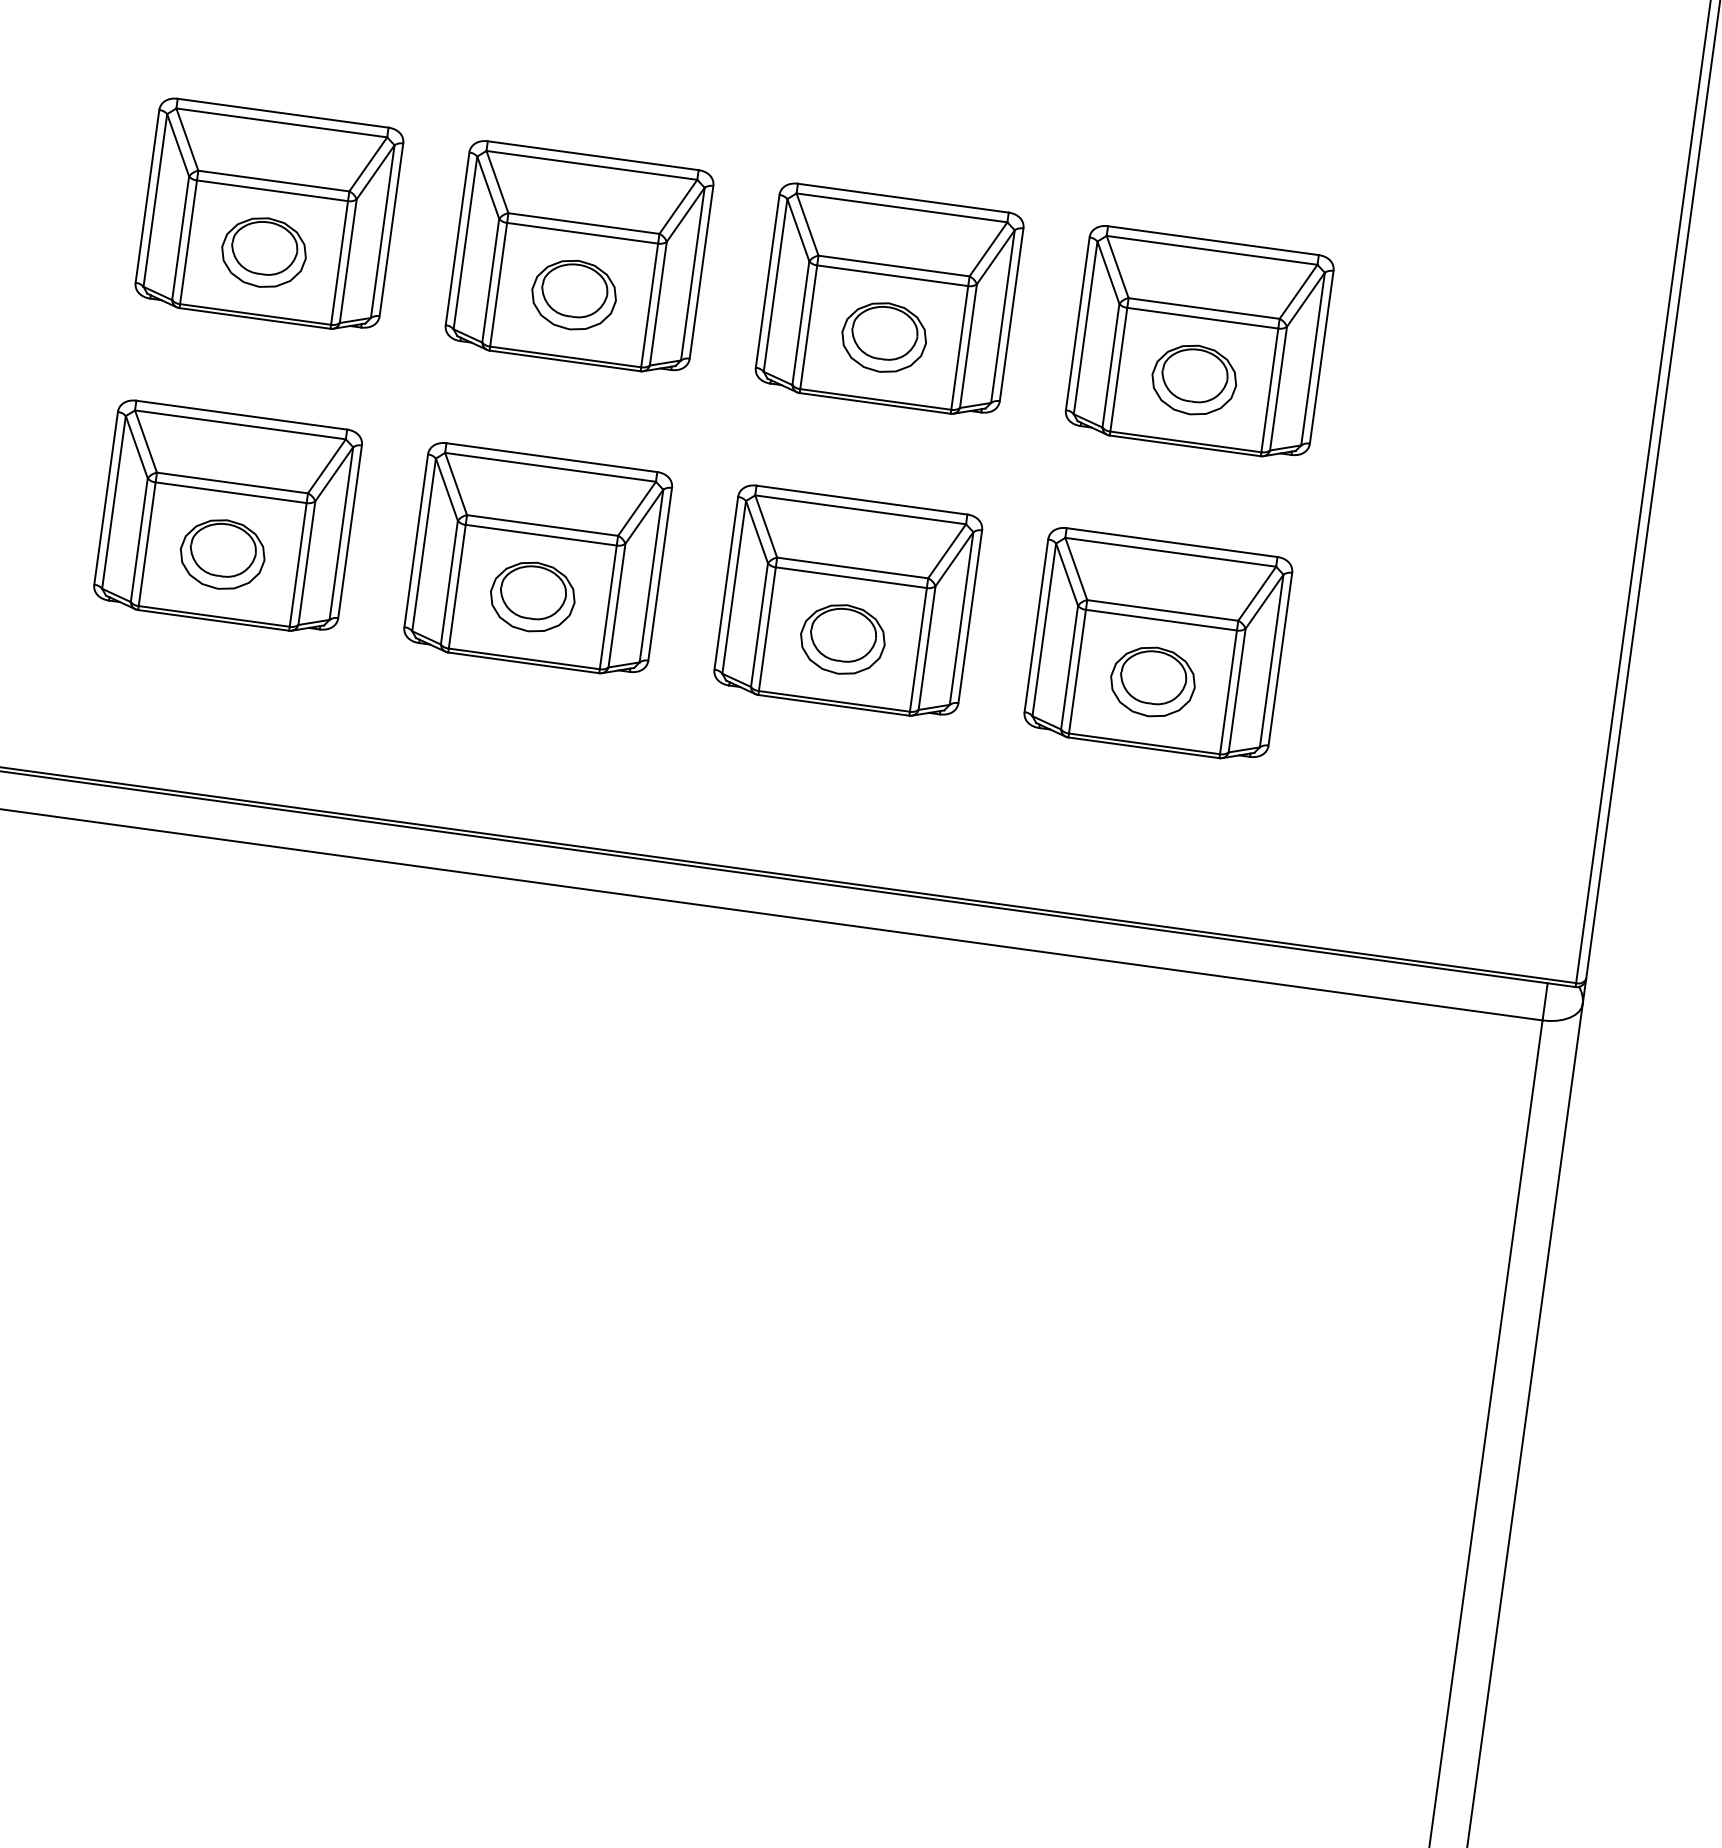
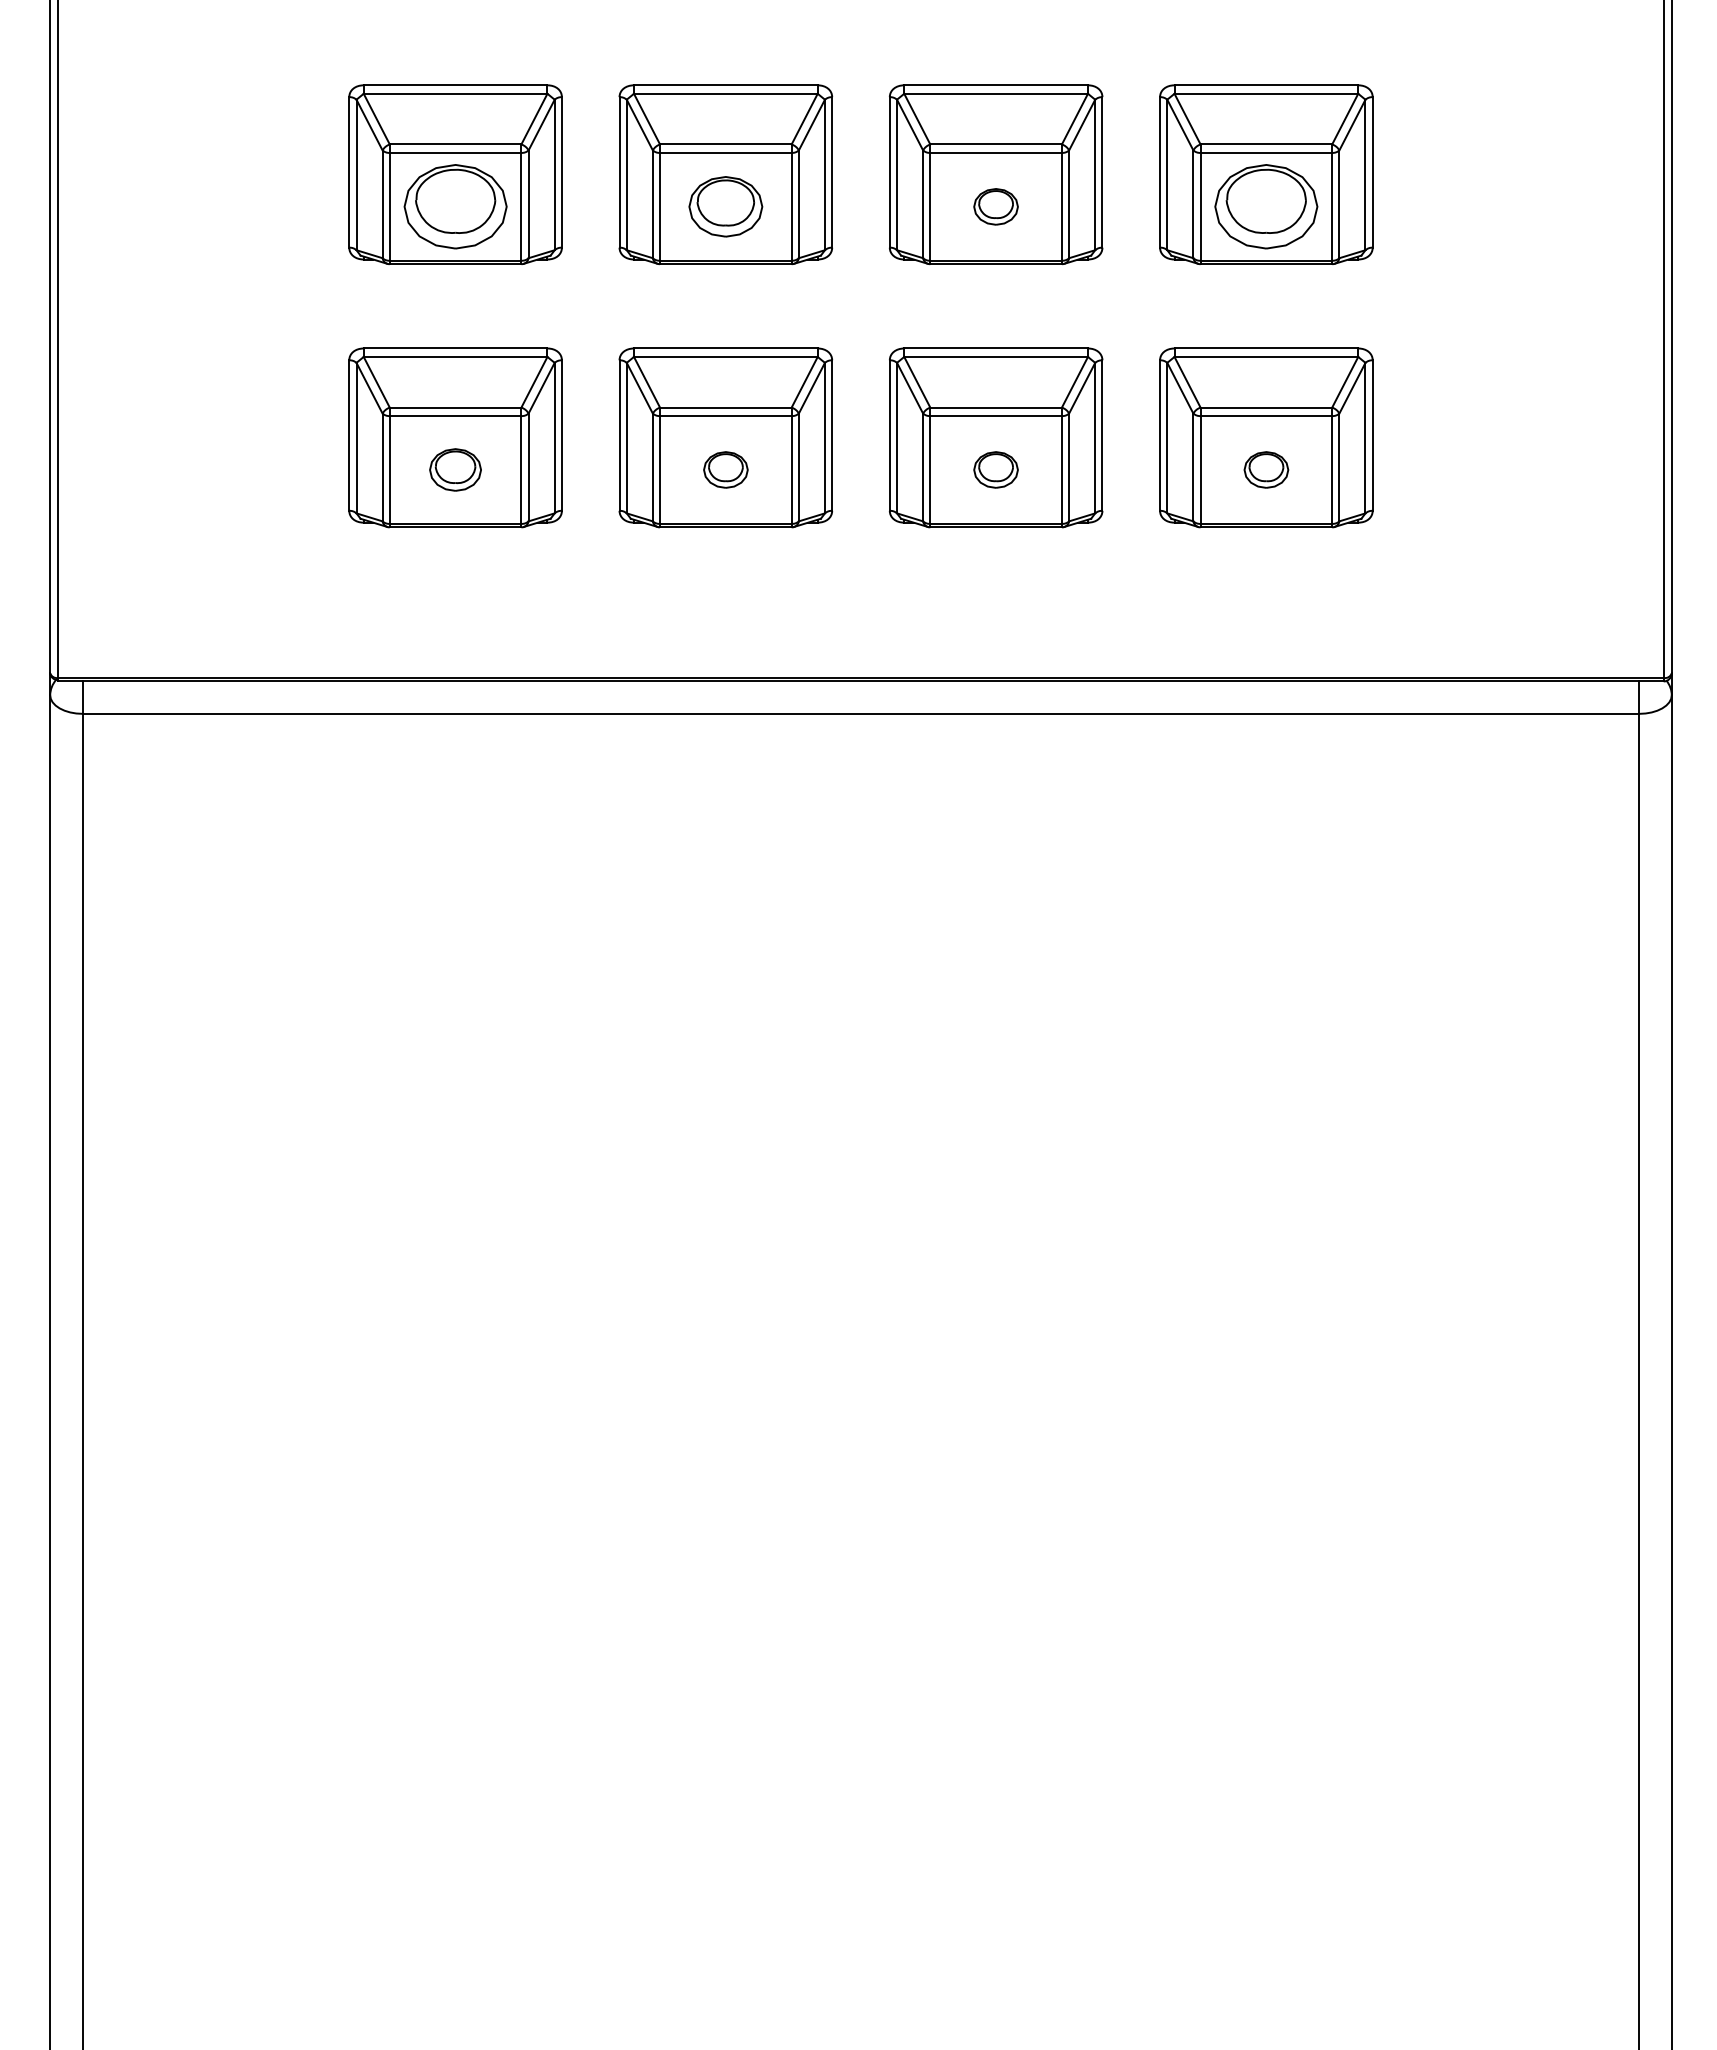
part: (263, 252) -> (455, 206), size x1.4
part: (883, 337) -> (995, 206), size x0.6
part: (1194, 379) -> (1266, 206), size x1.4
part: (222, 553) -> (455, 469), size x0.7
part: (532, 596) -> (725, 469), size x0.6
part: (842, 638) -> (995, 469), size x0.6
part: (1153, 681) -> (1266, 469), size x0.6

